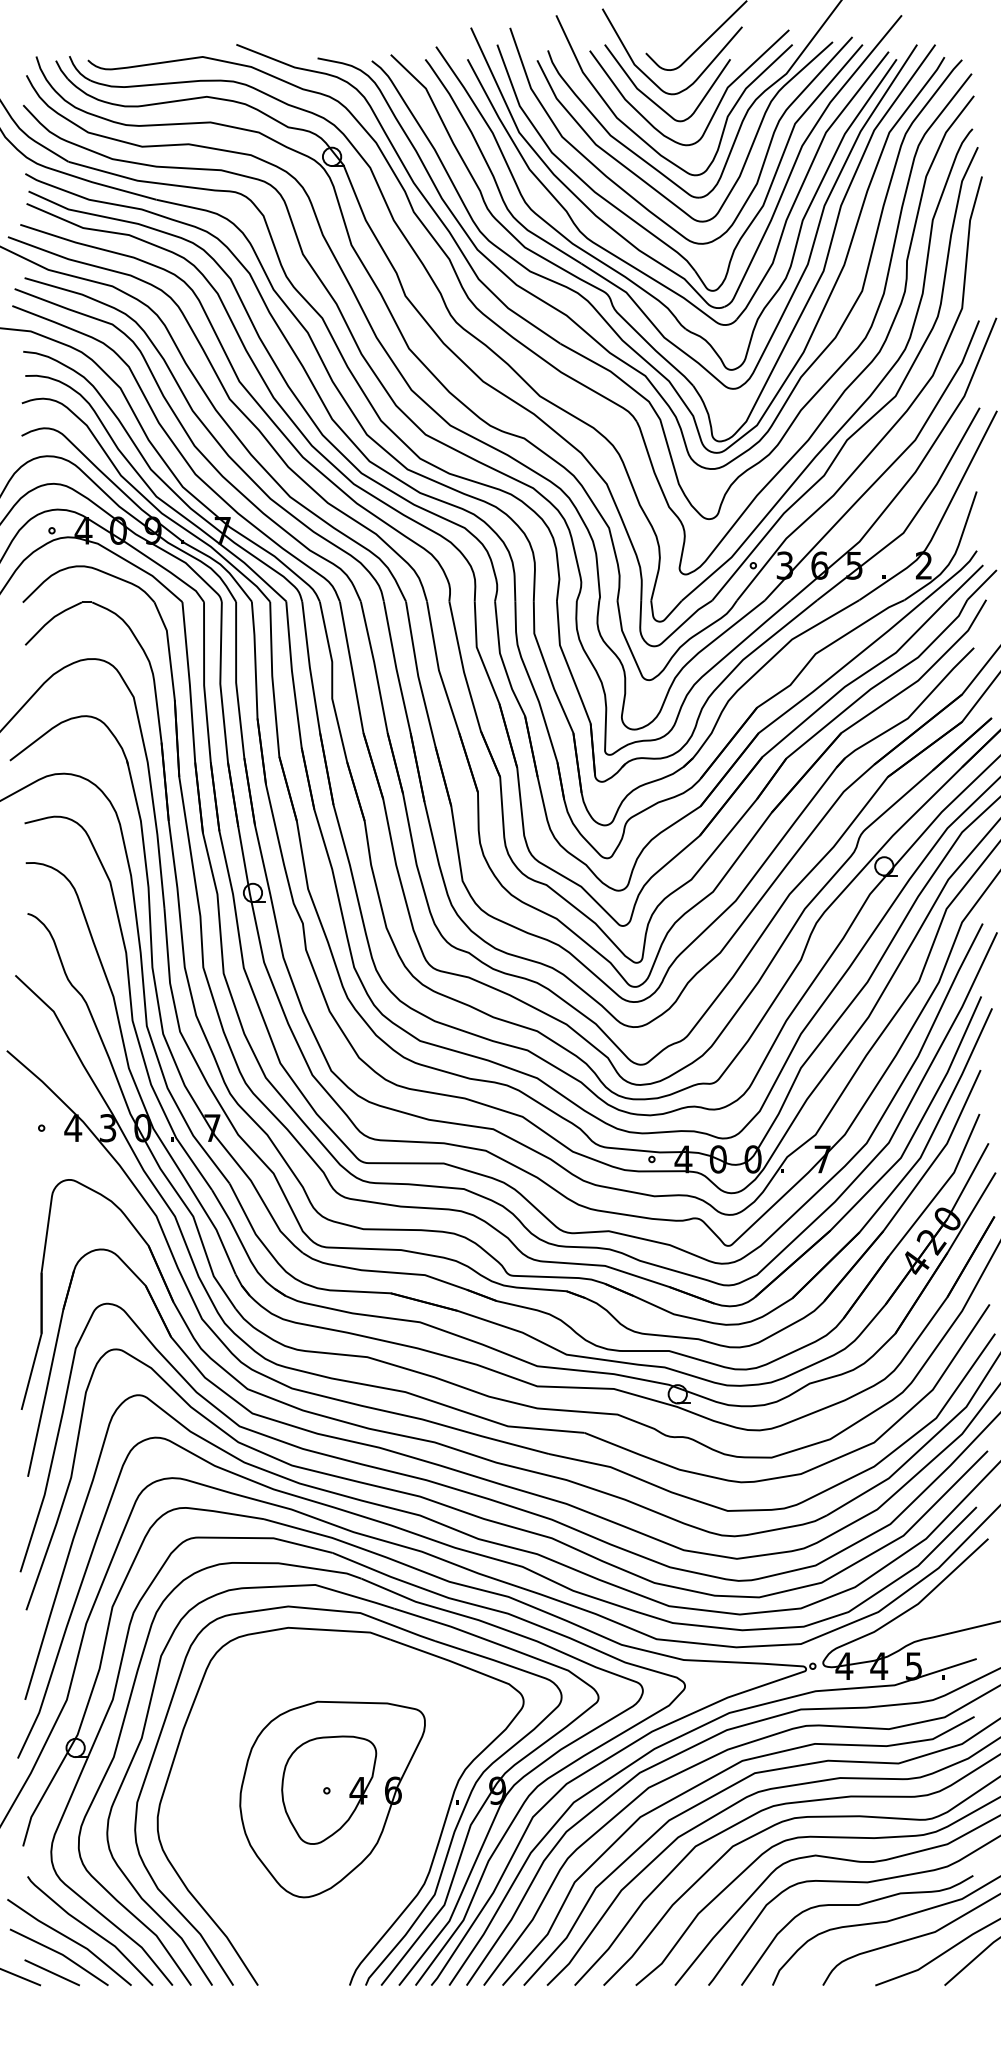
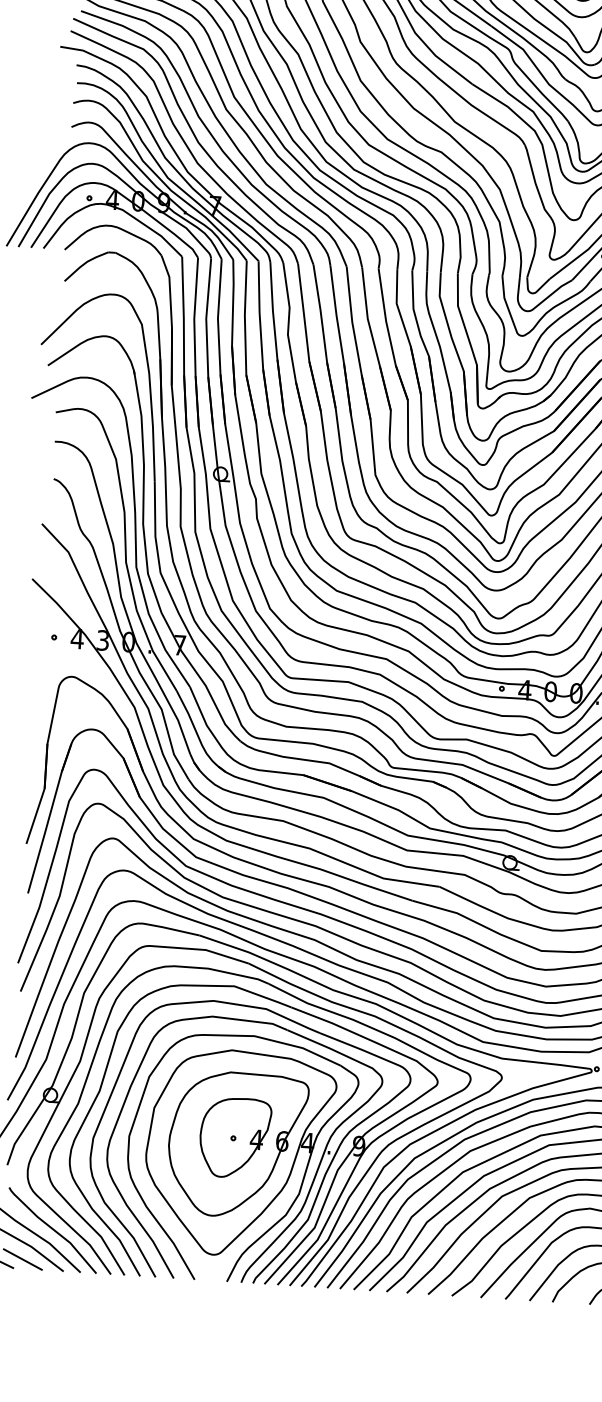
part: (338, 1817) -> (240, 1158), added

